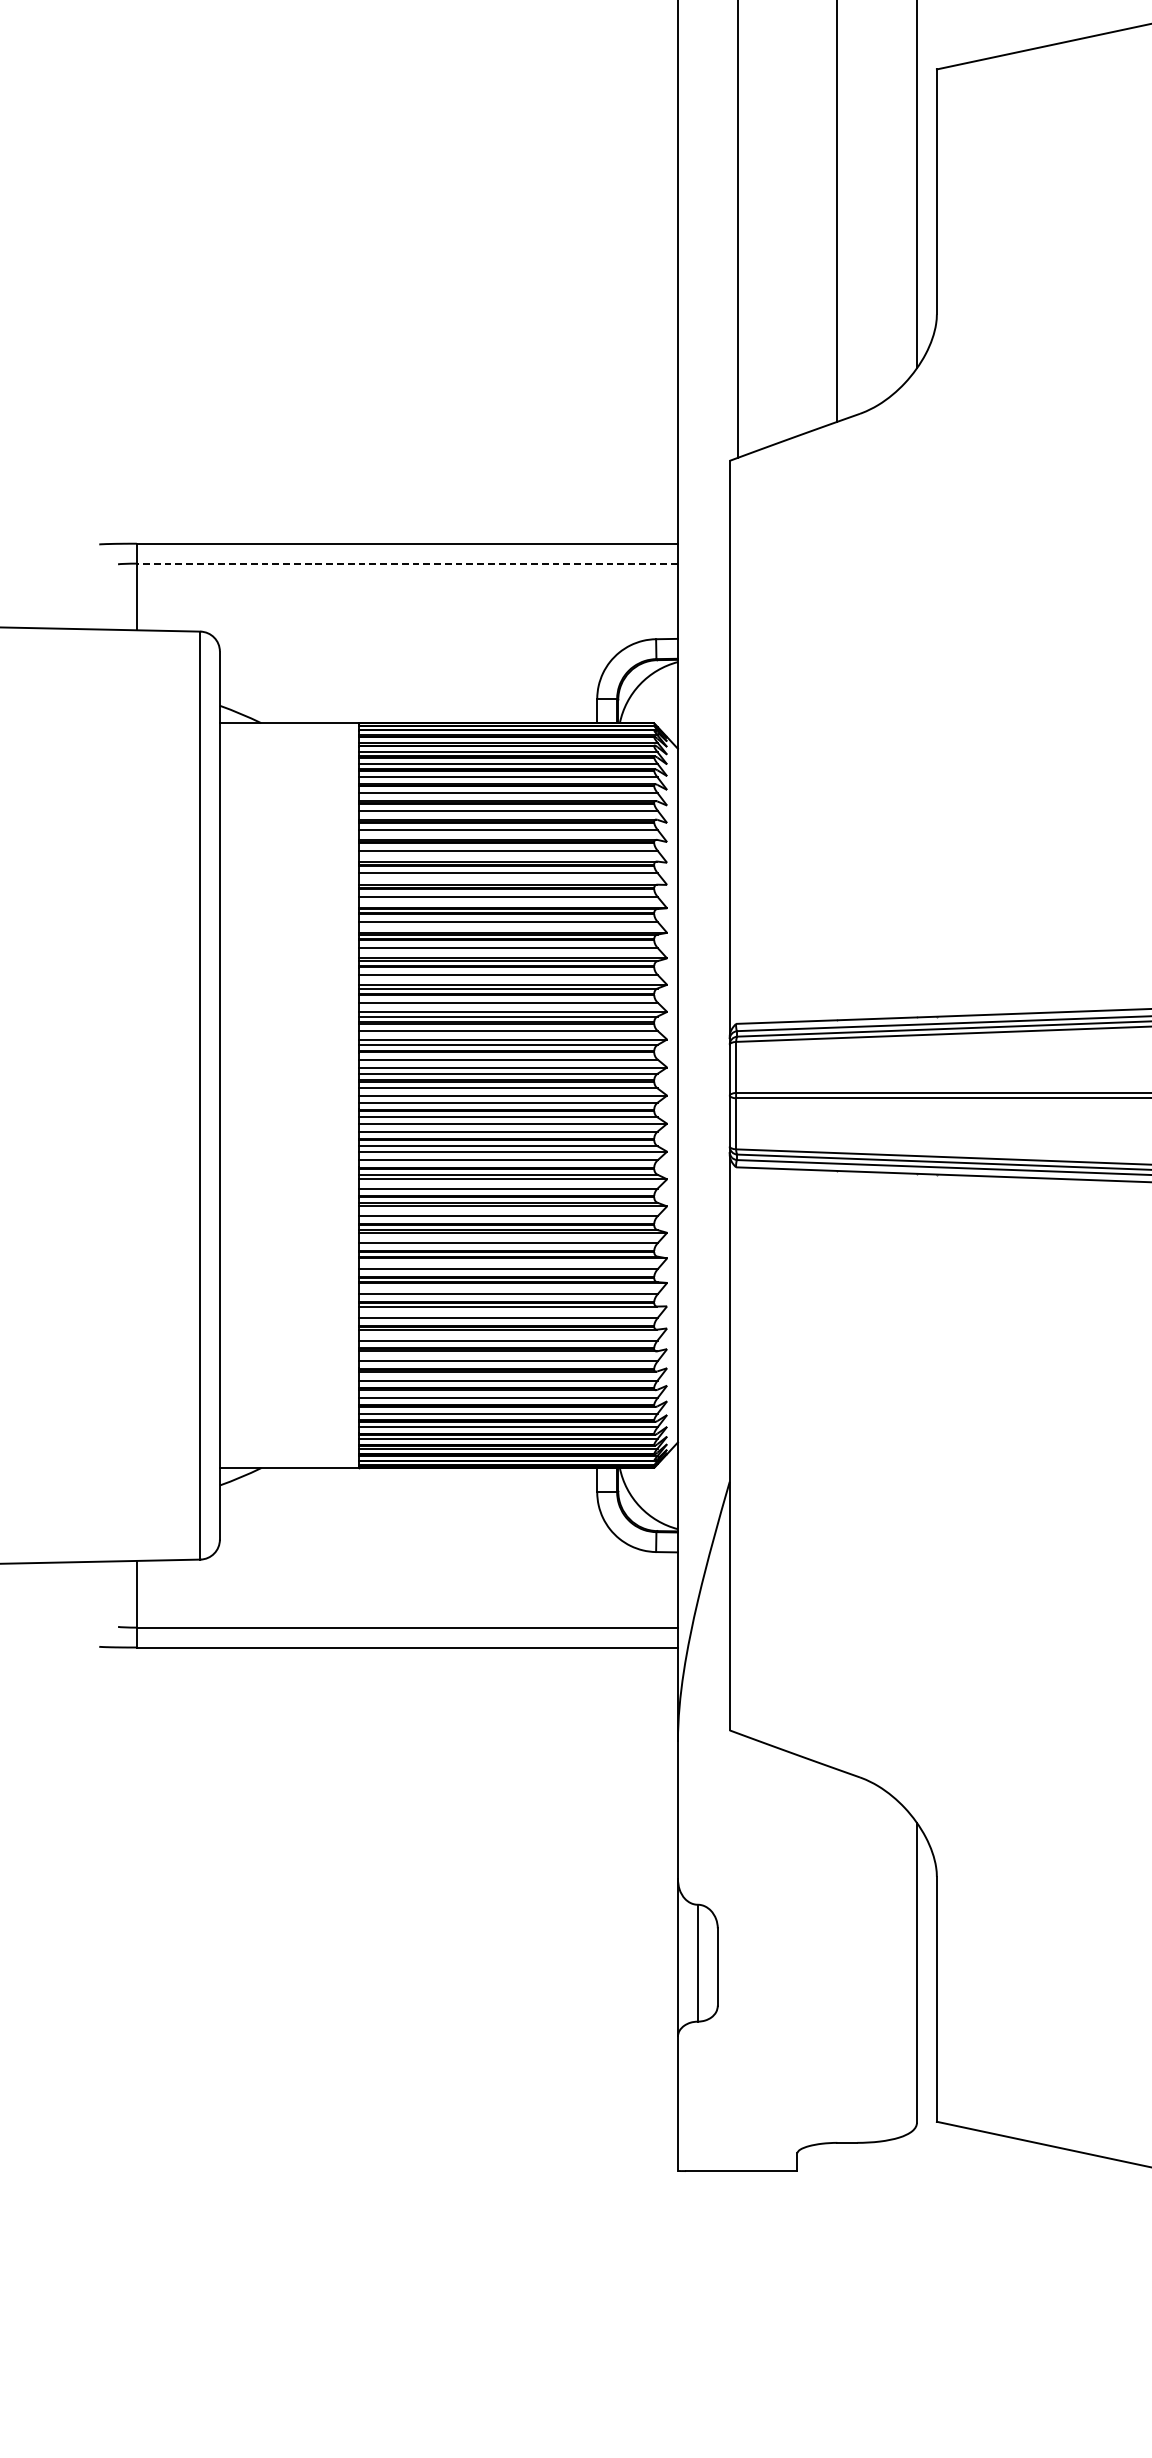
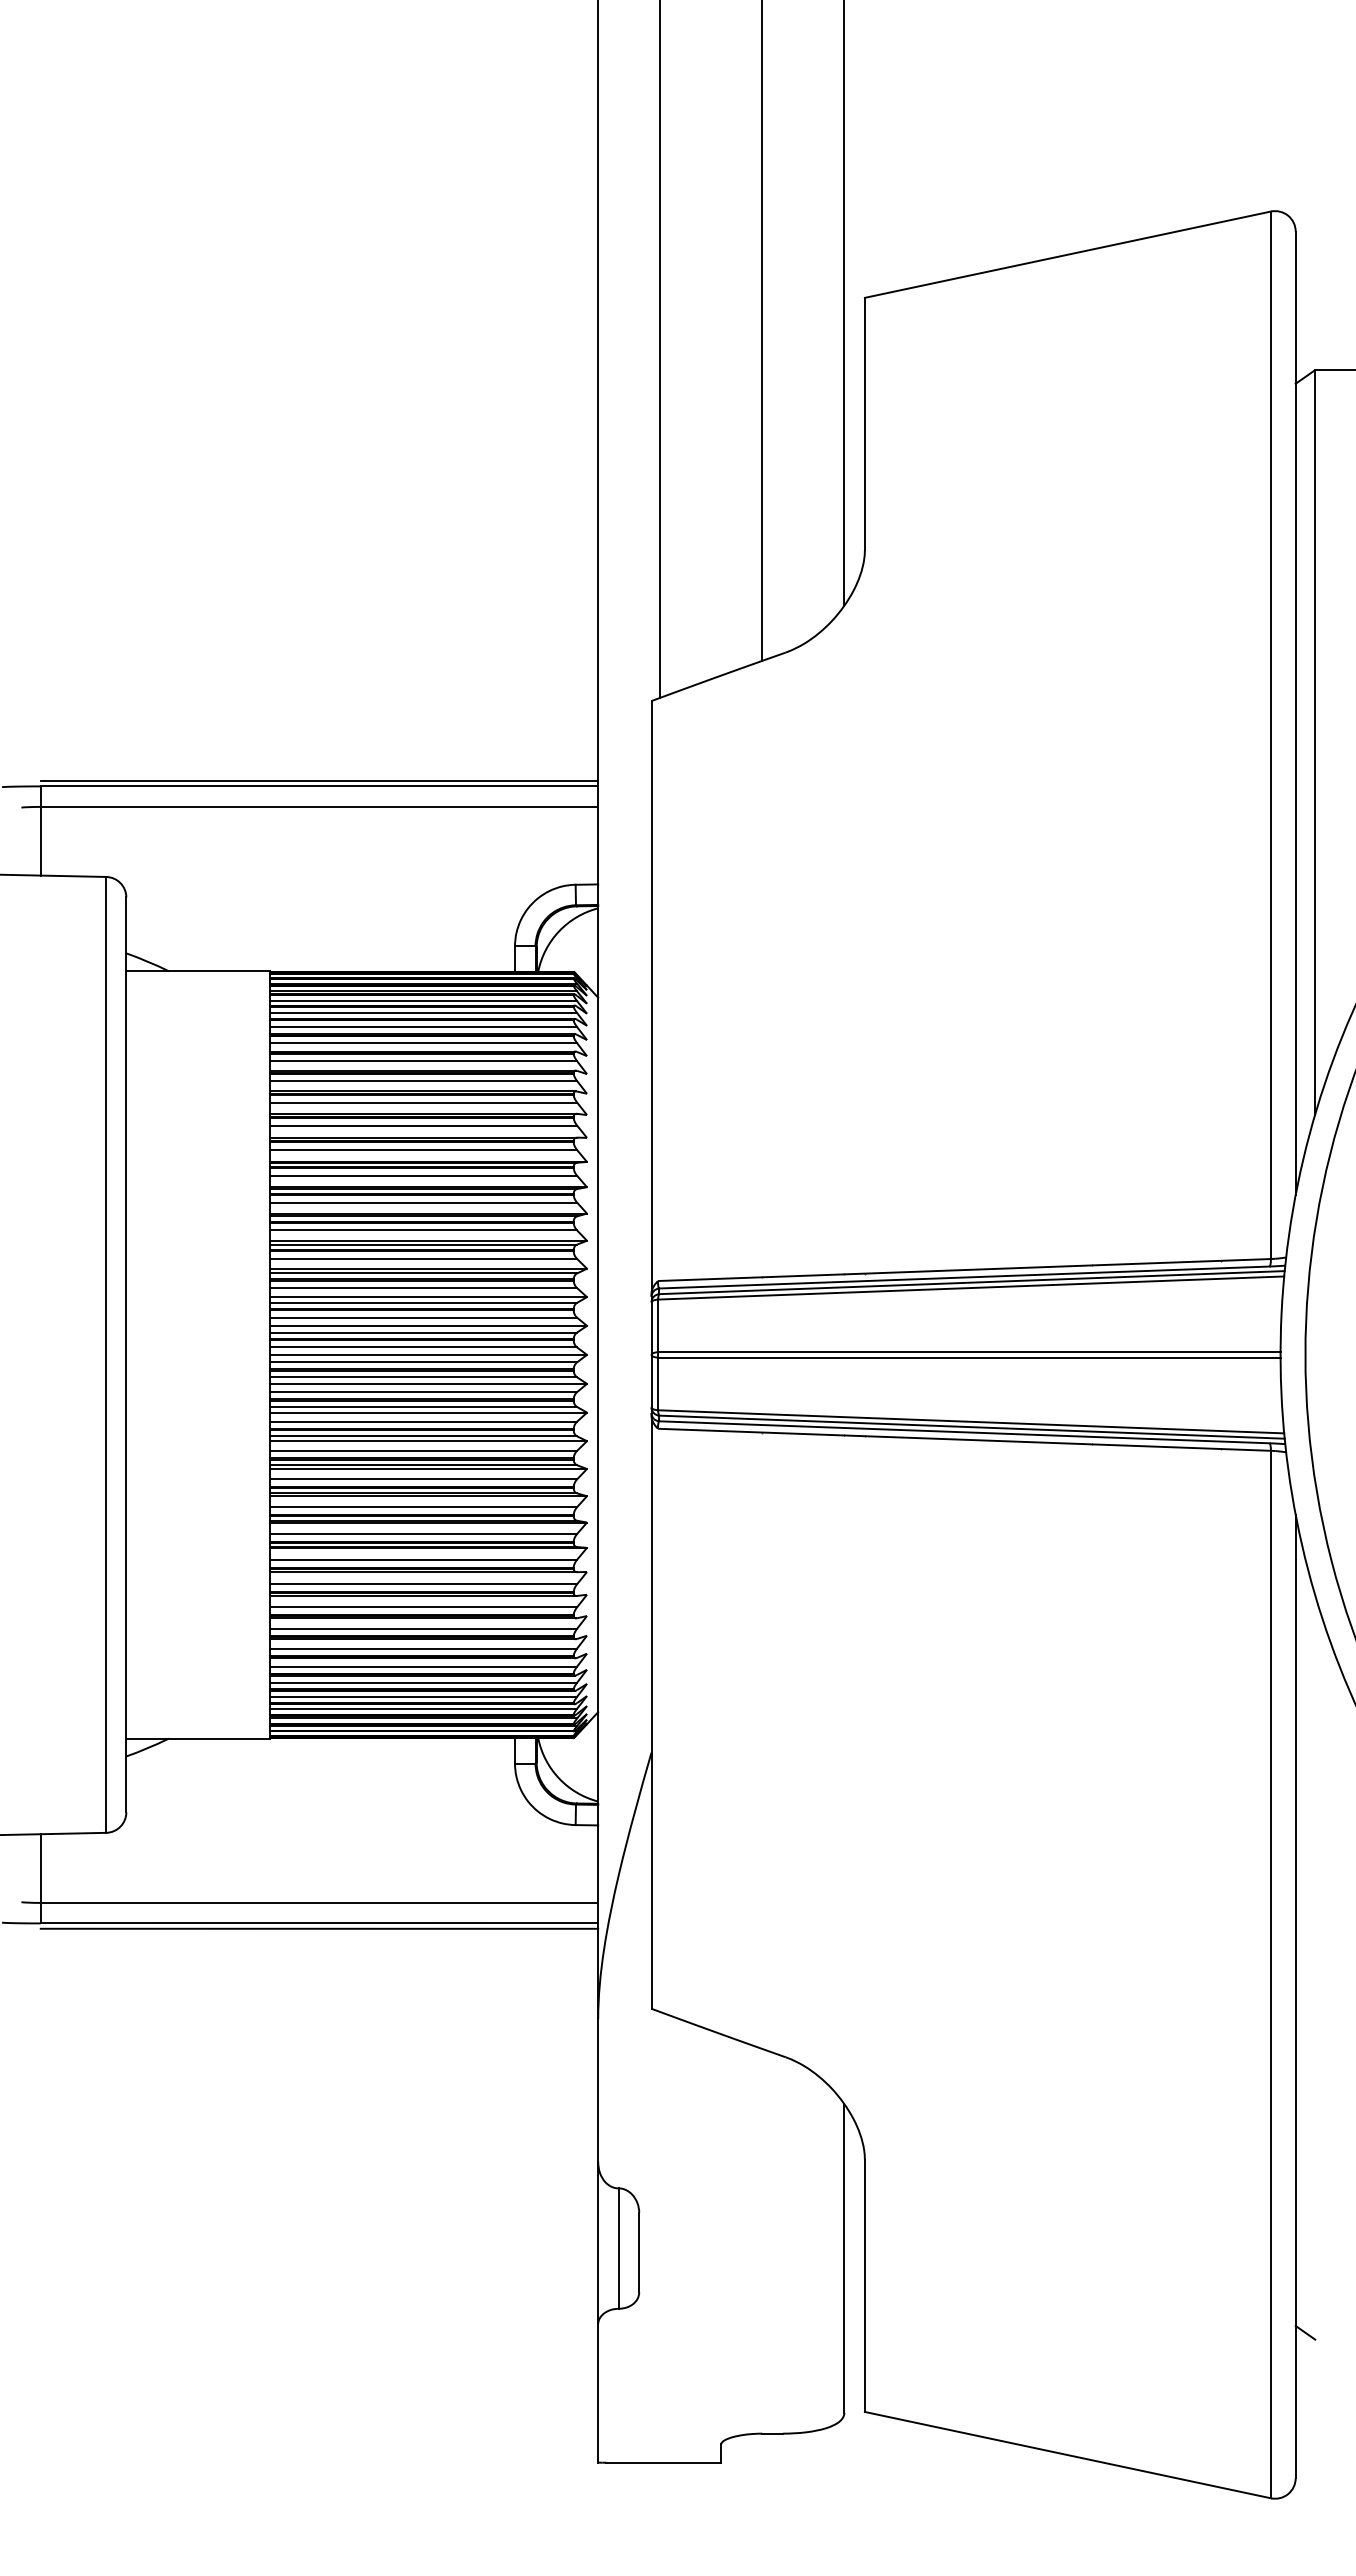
line: (407, 538) -> (319, 781), added
line: (407, 563) -> (319, 806), dashed -> solid
line: (407, 1652) -> (319, 1928), added

